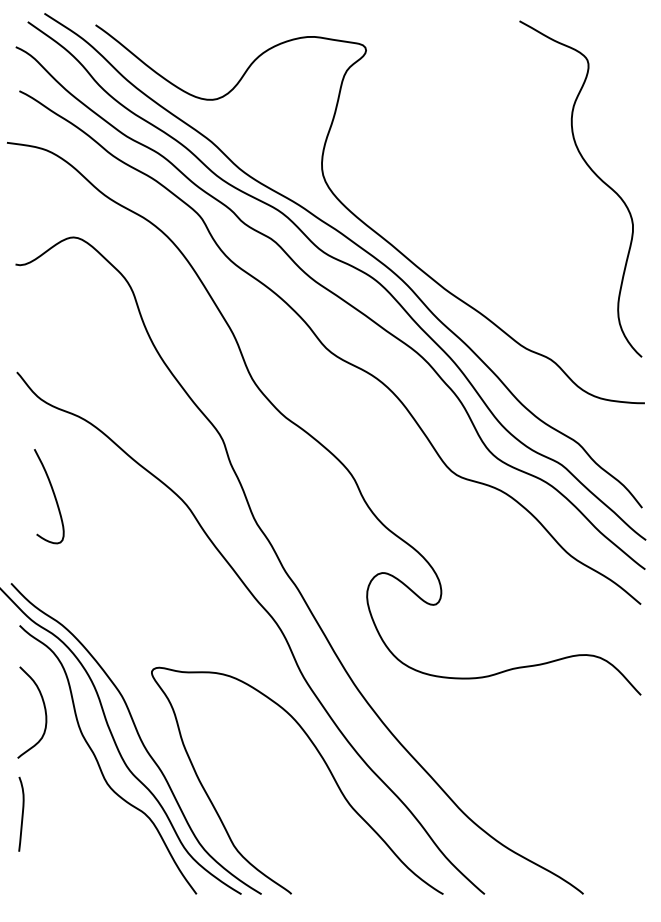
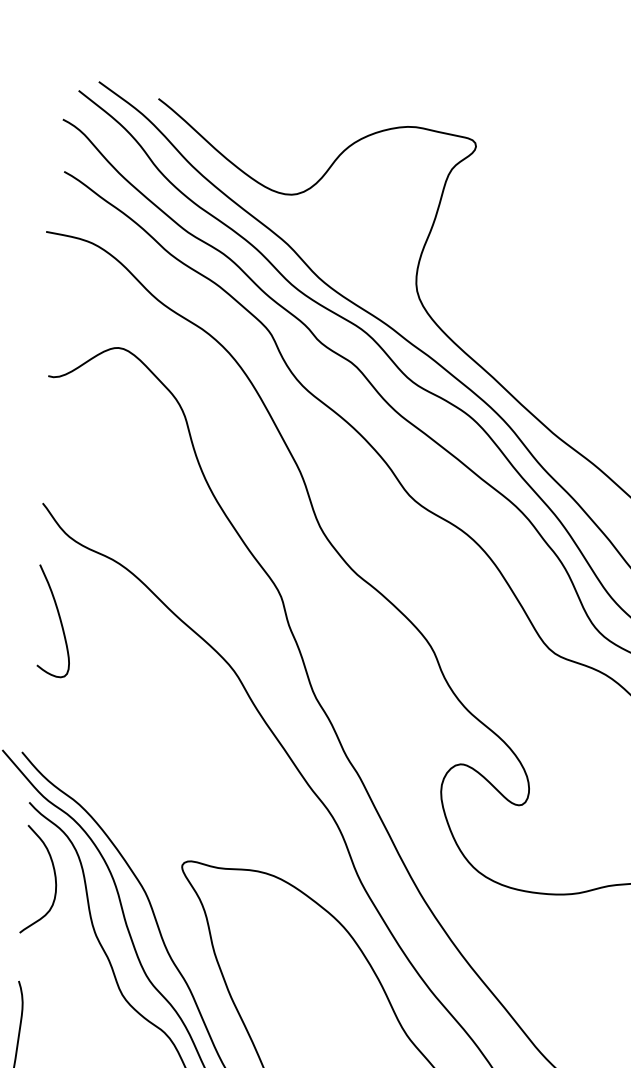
curve: (53, 495) -> (59, 620), moved
curve: (44, 711) -> (54, 879), moved

